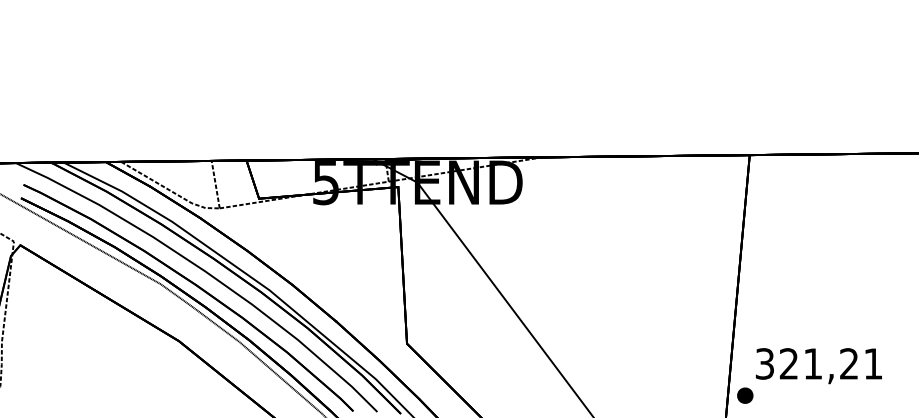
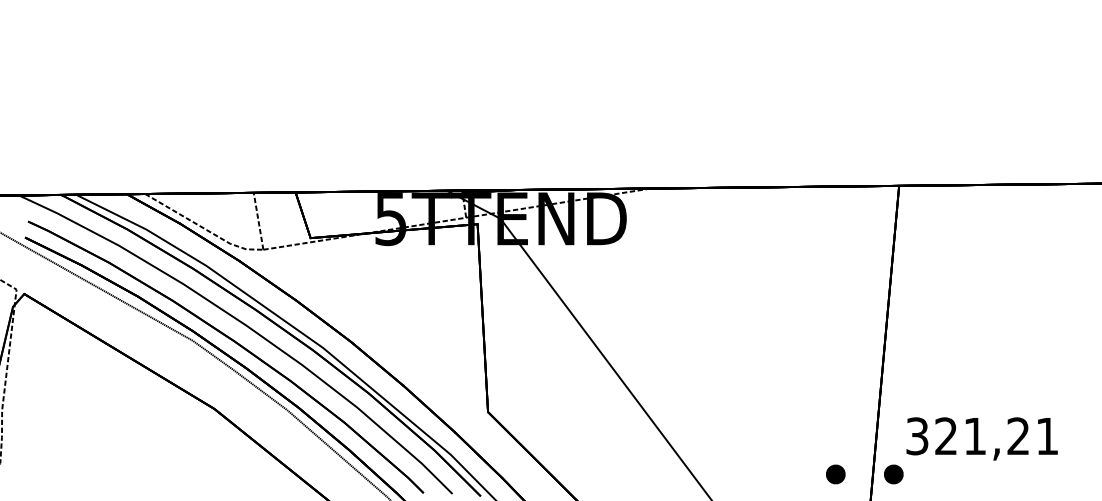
part: (696, 395) -> (835, 474), added

